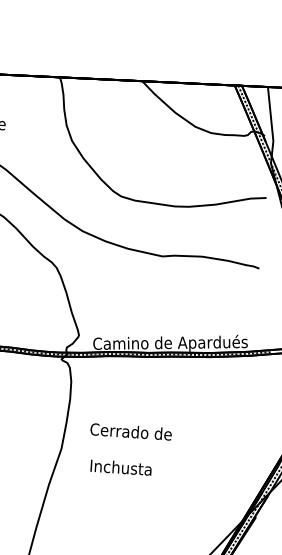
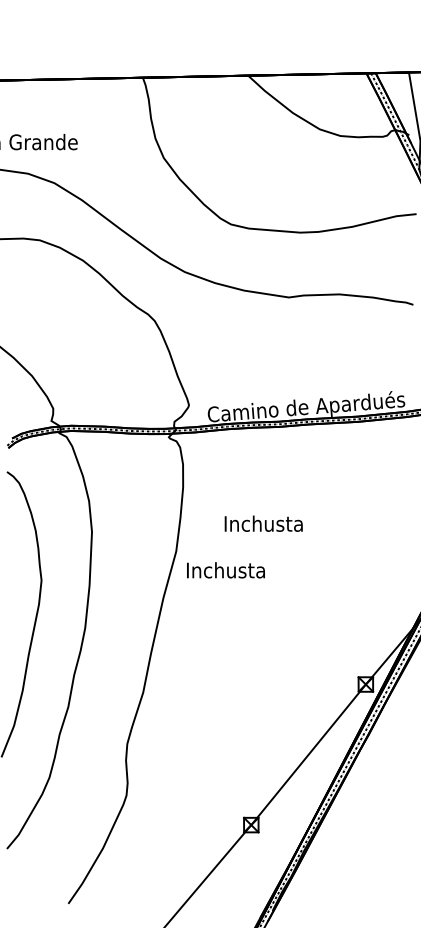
text: (131, 431) -> (263, 523), Cerrado de -> Inchusta
text: (120, 467) -> (225, 570), moved

